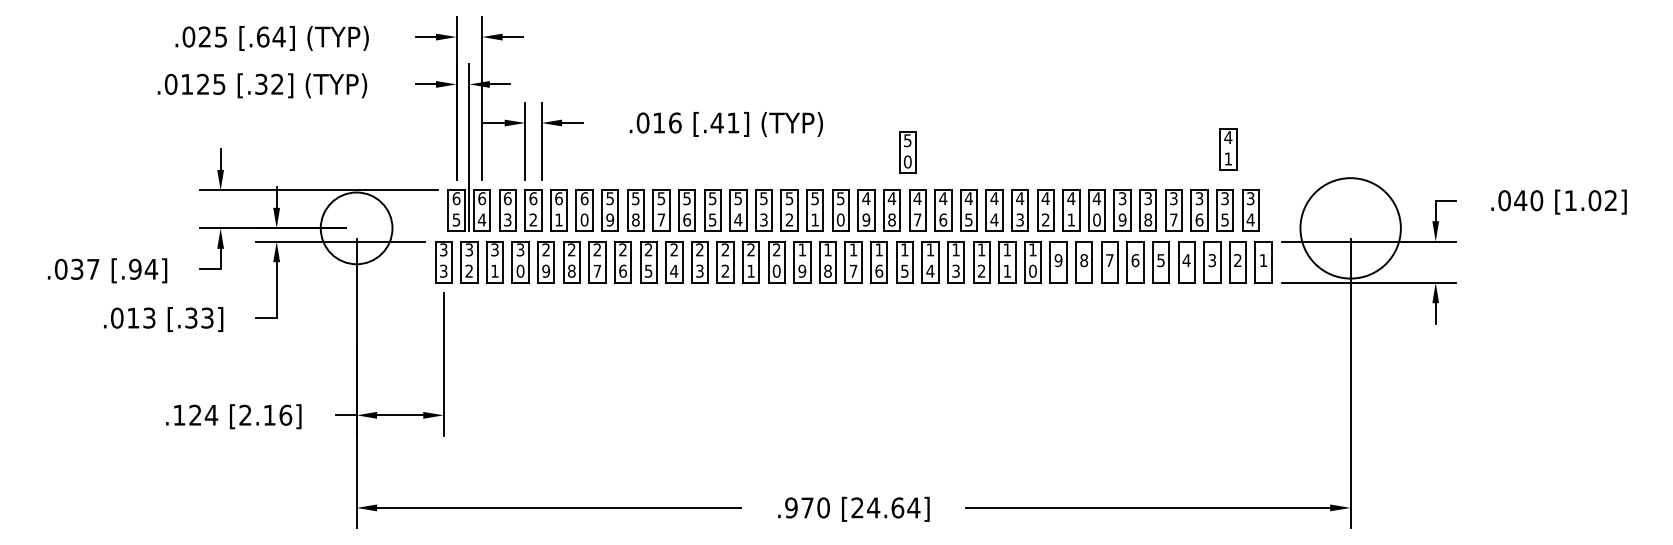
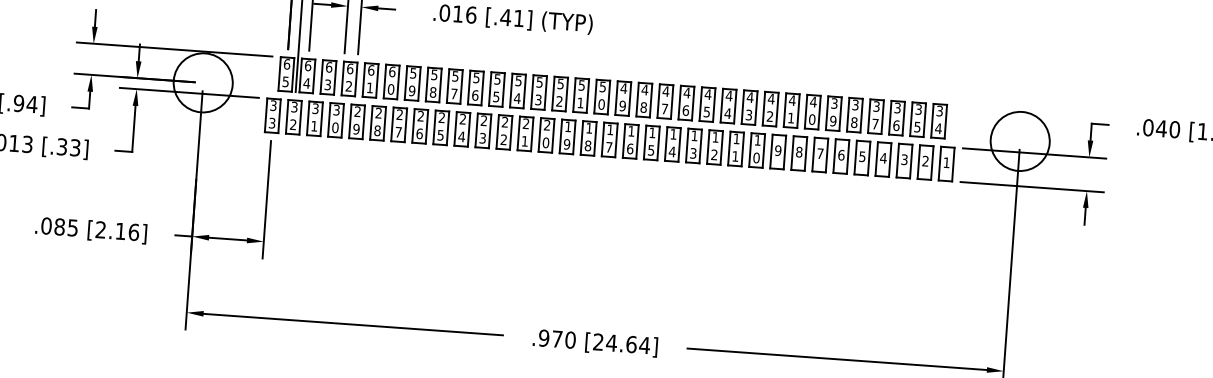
part: (1228, 149) -> (924, 69), removed
part: (907, 152) -> (660, 52), removed
circle: (1350, 228) -> (1020, 141), size x0.71
text: (195, 414) -> (59, 226), .124 -> .085

